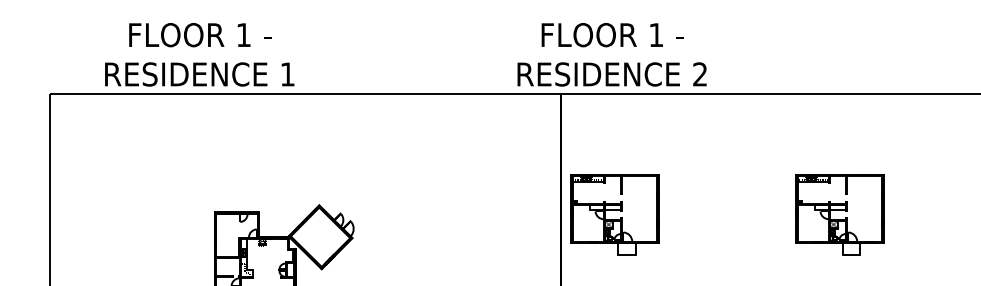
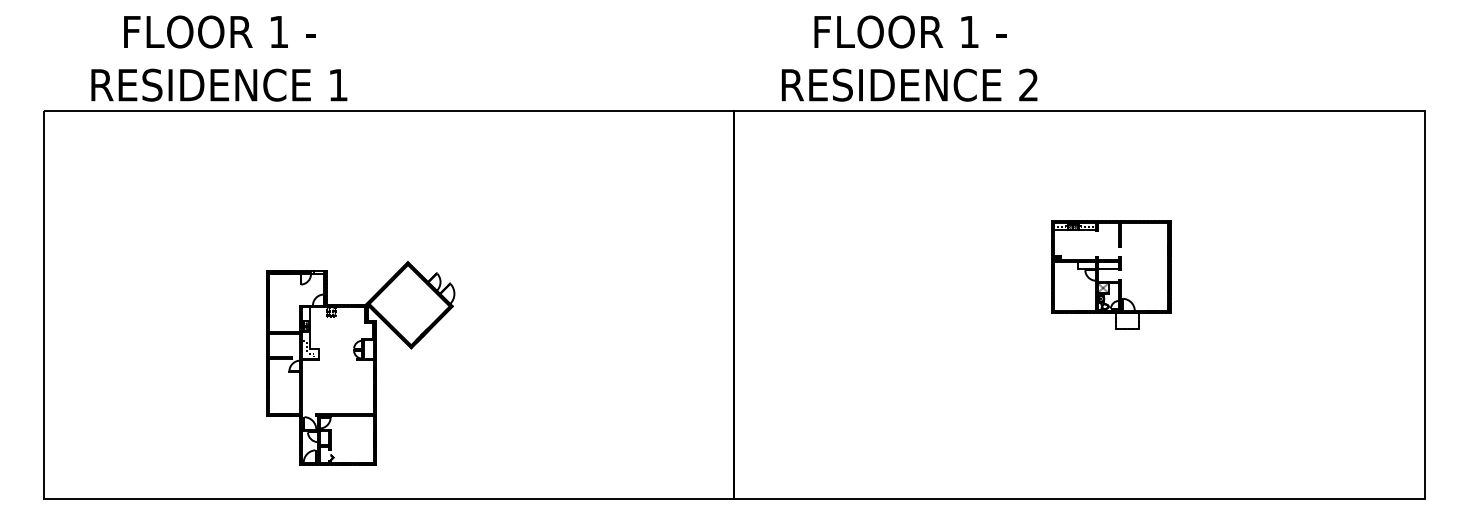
text: (199, 54) -> (219, 58), moved
text: (612, 54) -> (909, 58), moved
part: (614, 214) -> (807, 274), removed

